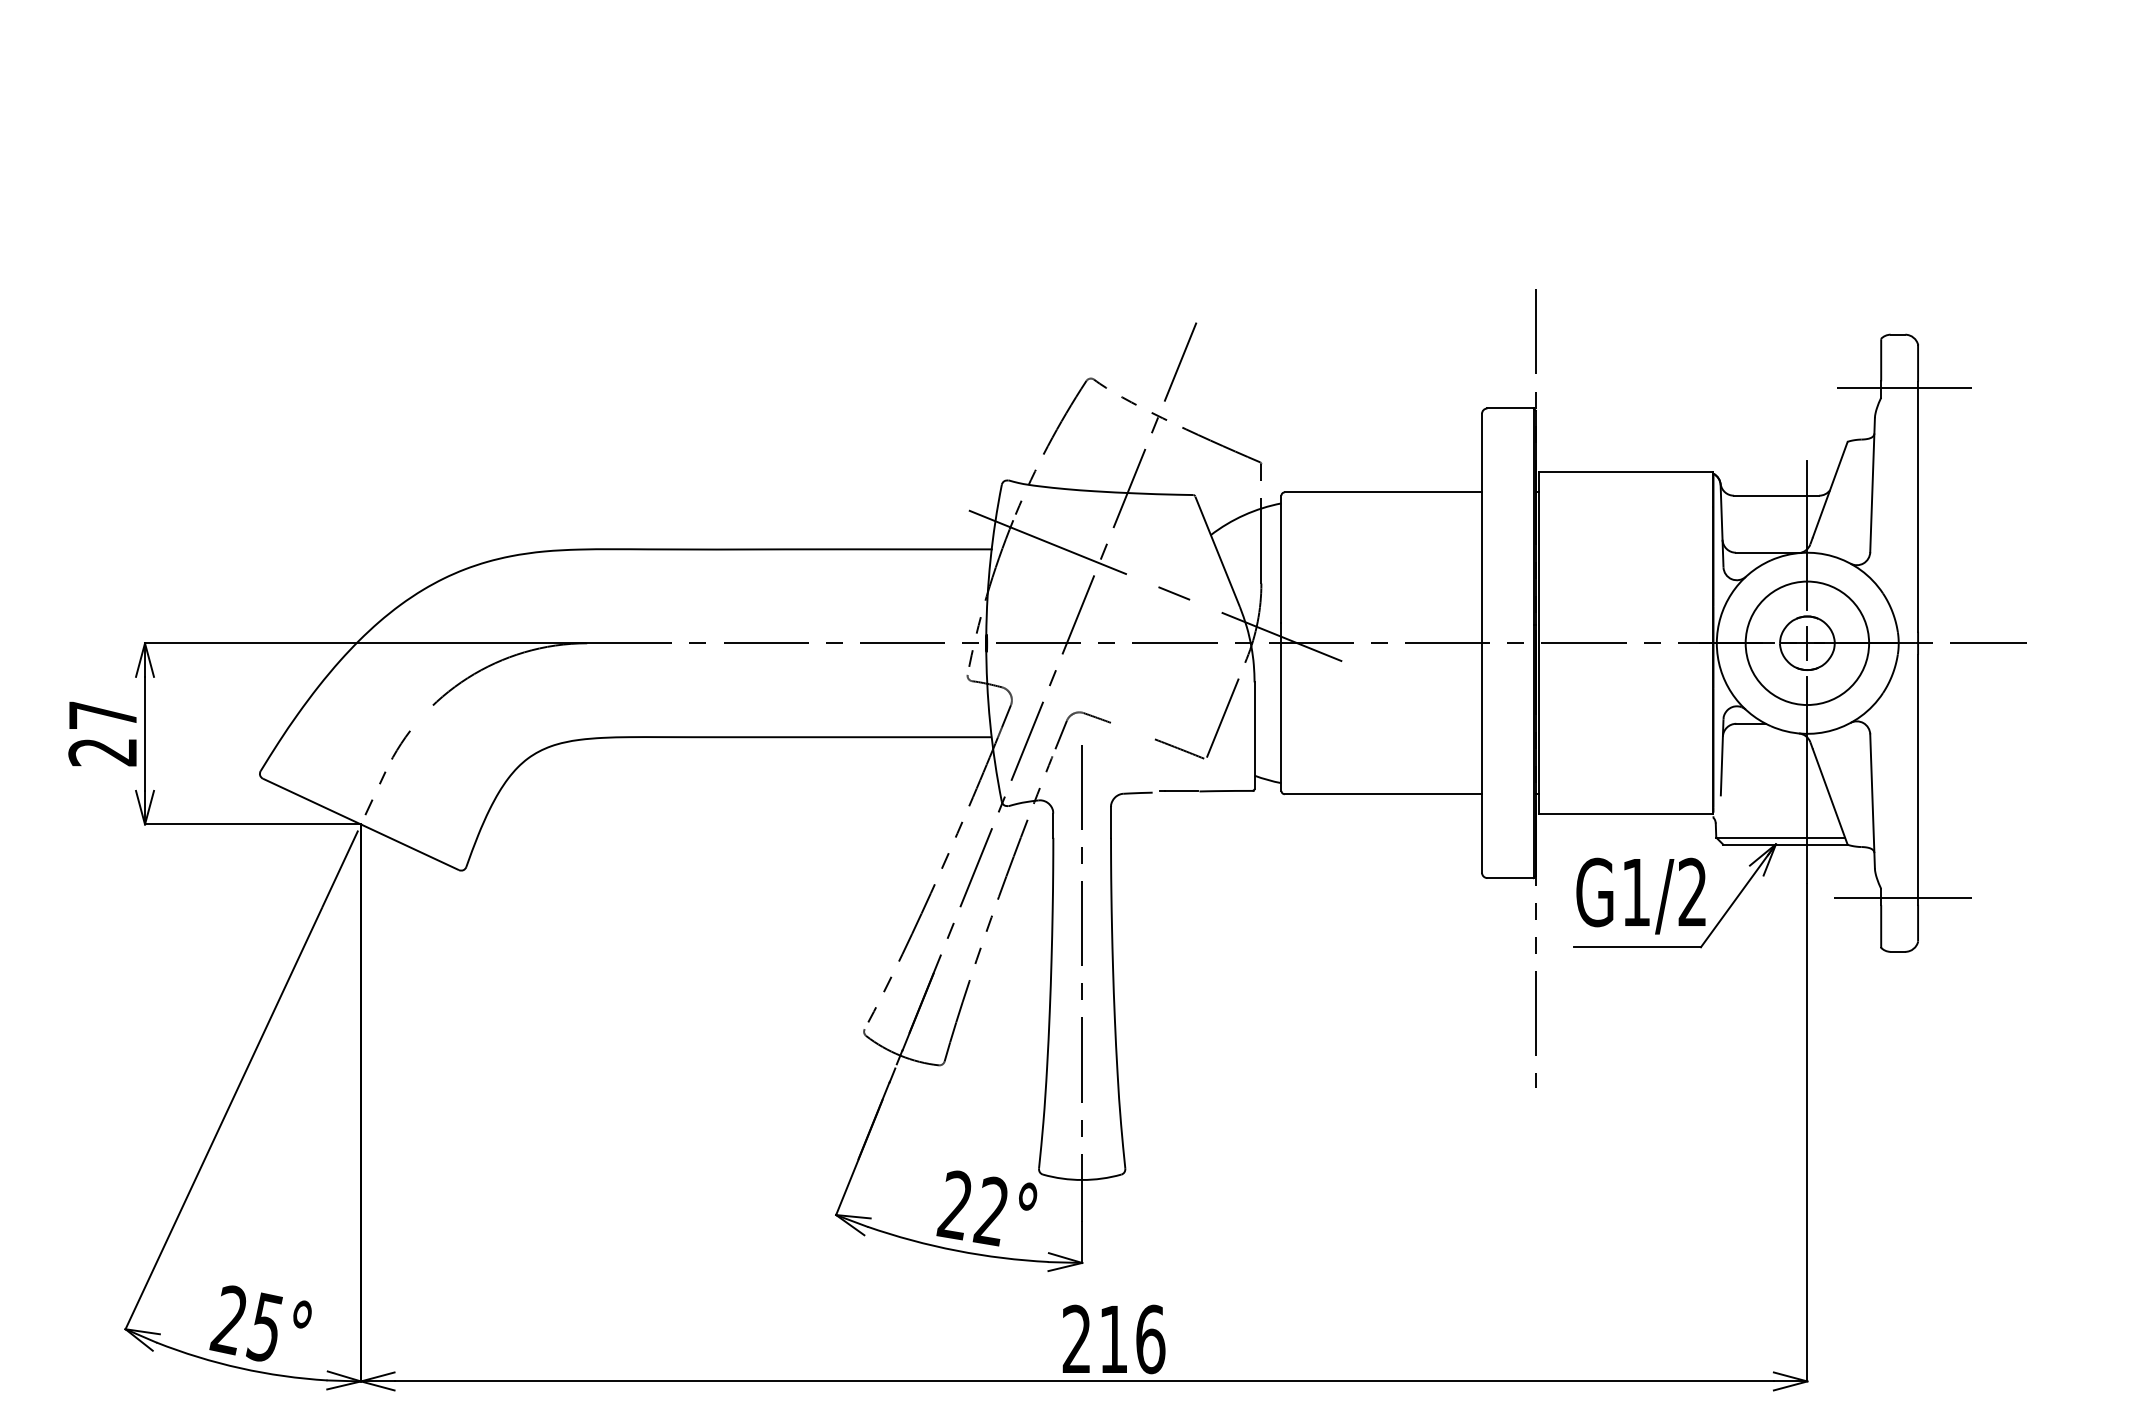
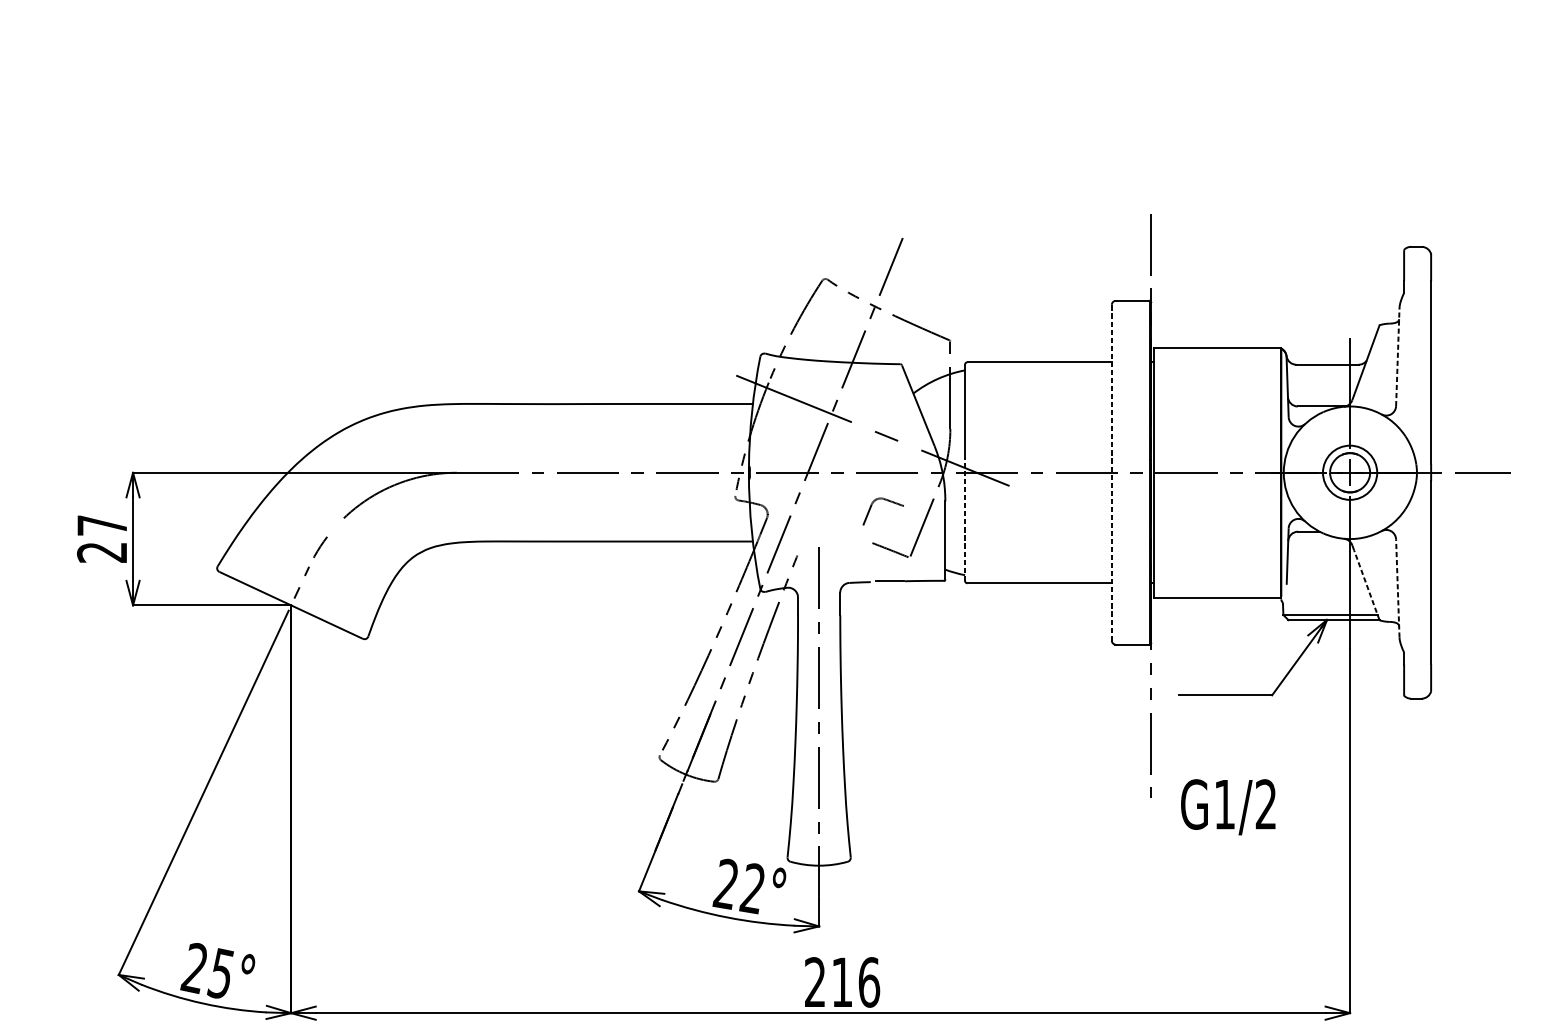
line: (1903, 388) -> (1420, 286), removed
line: (1872, 484) -> (1397, 356), solid -> dashed
line: (1482, 642) -> (1112, 472), solid -> dashed
circle: (1807, 643) -> (1350, 472), size x0.6
line: (1281, 707) -> (965, 519), solid -> dashed
part: (1089, 716) -> (888, 501), moved
line: (1830, 796) -> (1367, 584), solid -> dashed
line: (1872, 800) -> (1397, 587), solid -> dashed
text: (1640, 895) -> (1227, 806), moved
line: (1902, 898) -> (1419, 659), removed

